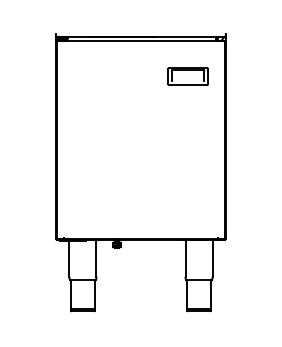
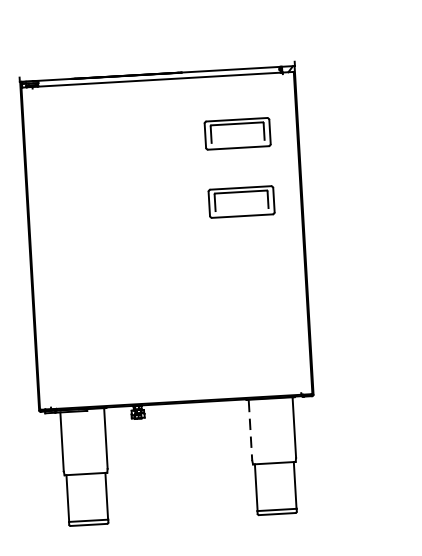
part: (187, 118) -> (240, 202), added
line: (185, 259) -> (250, 431), solid -> dashed

